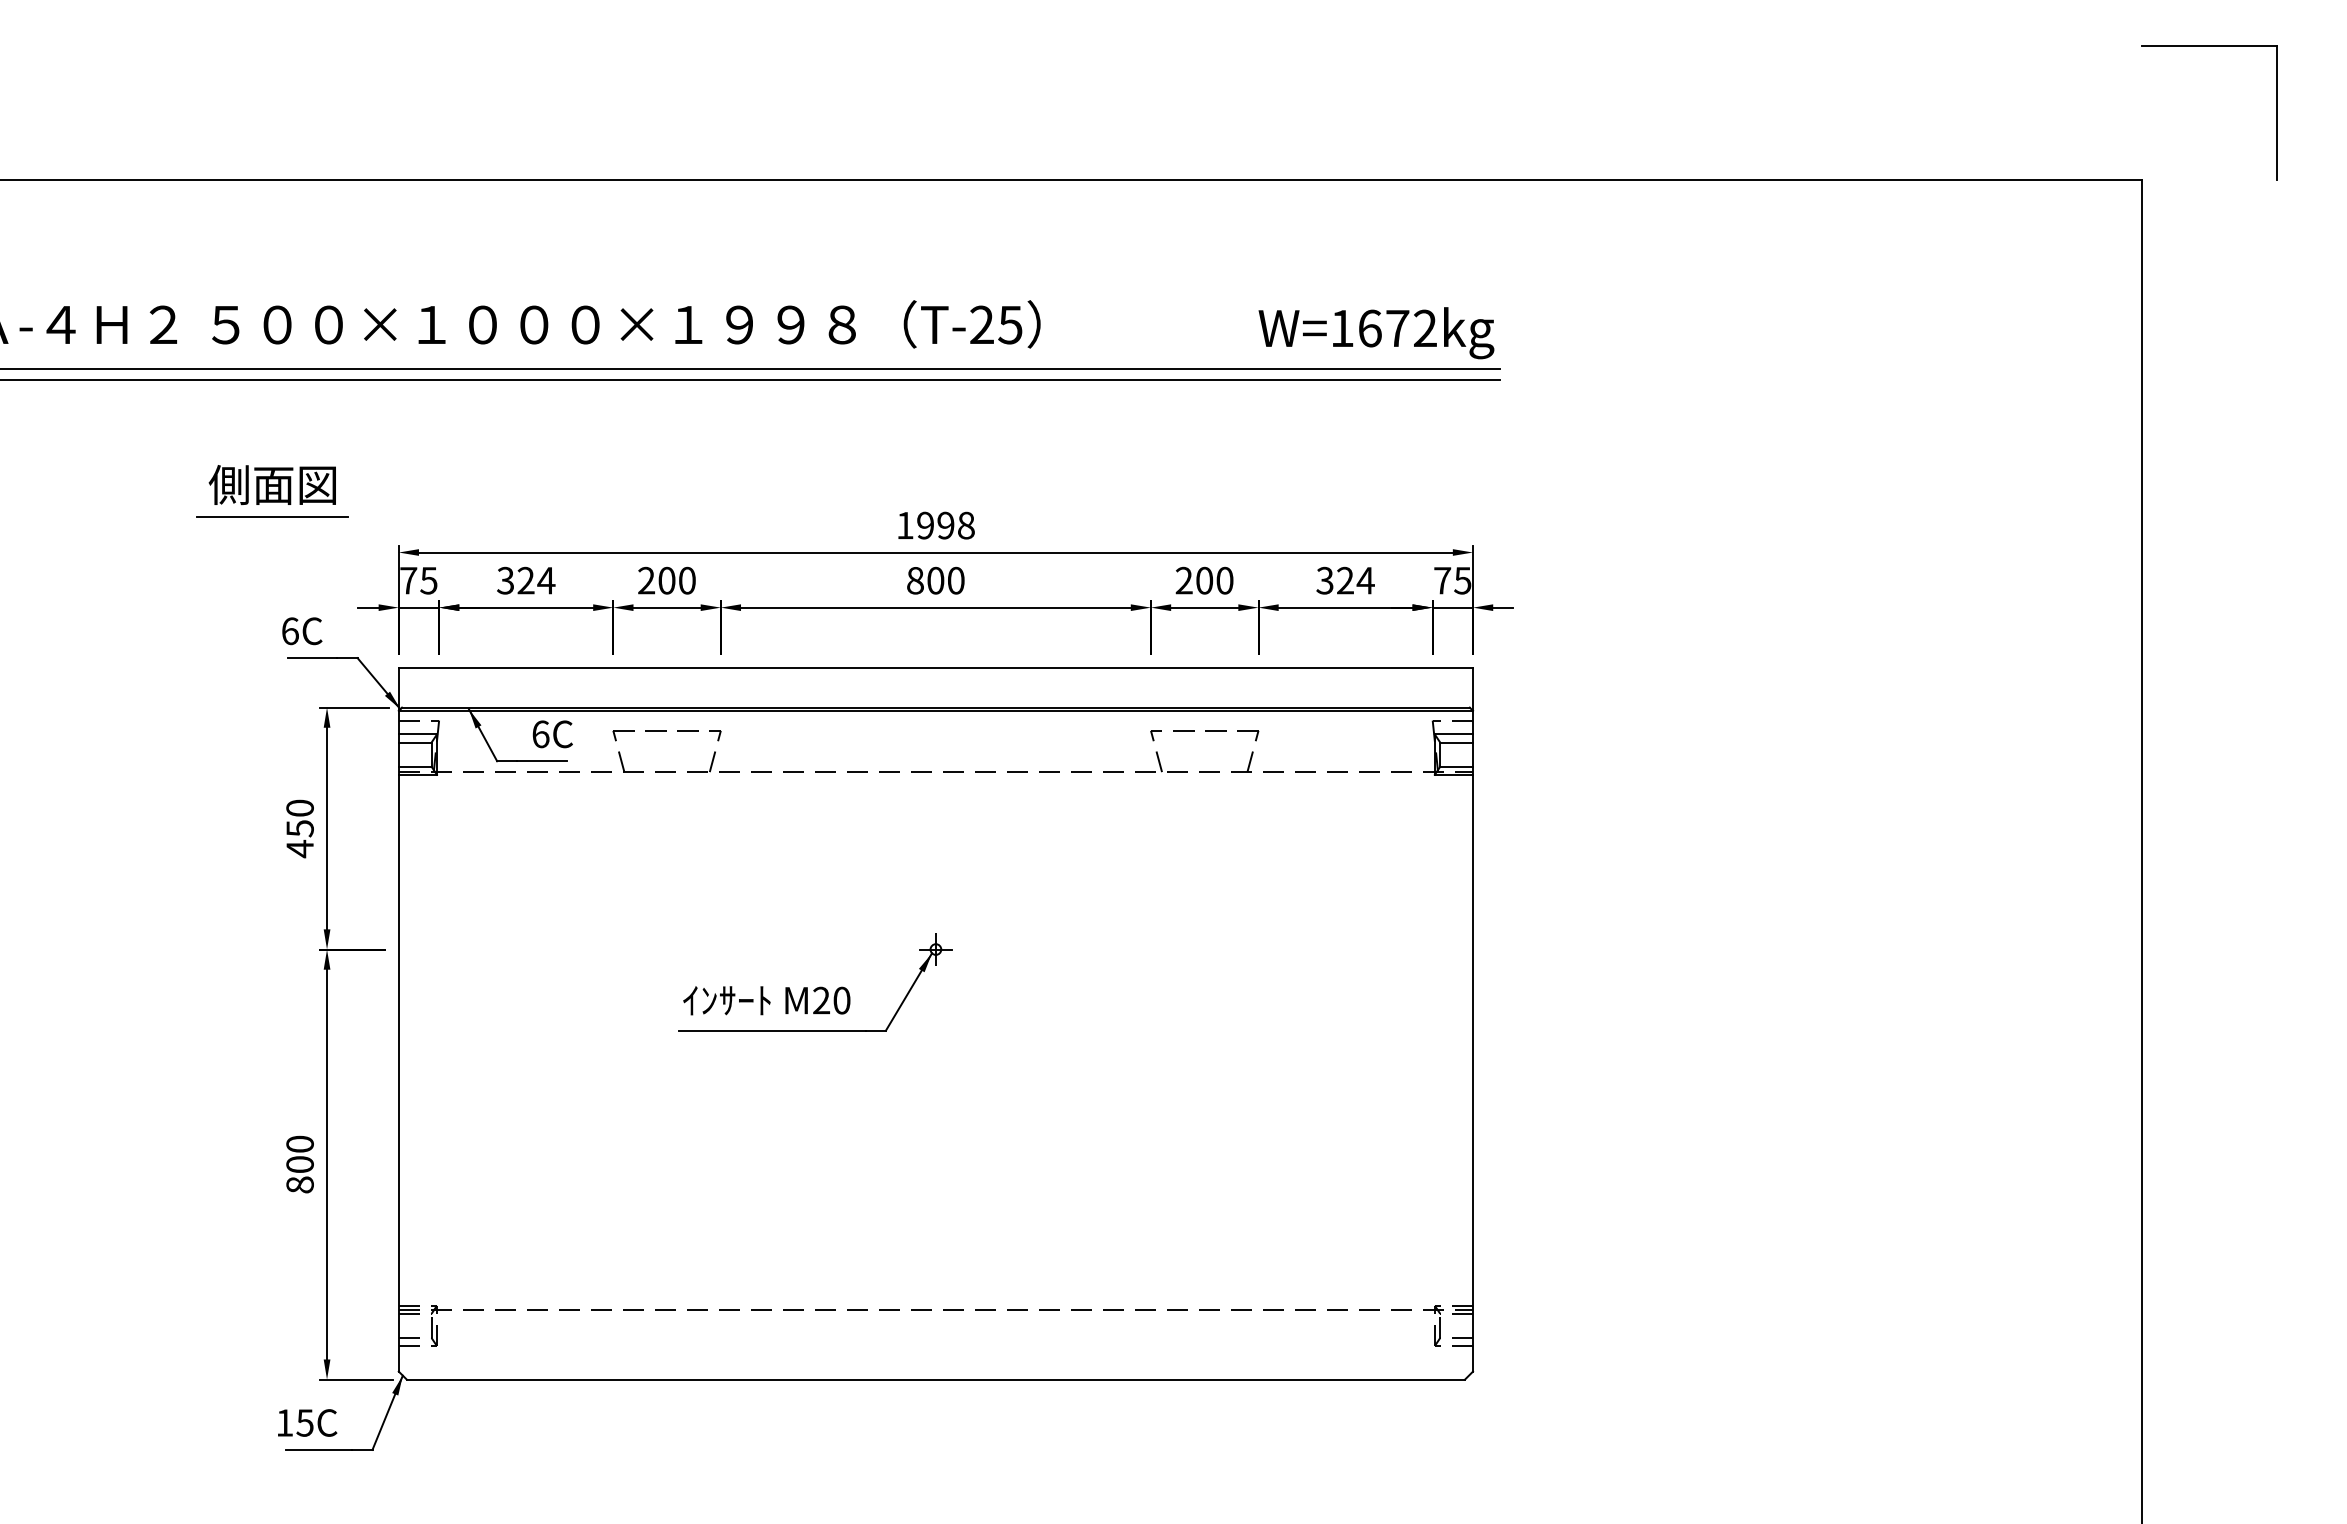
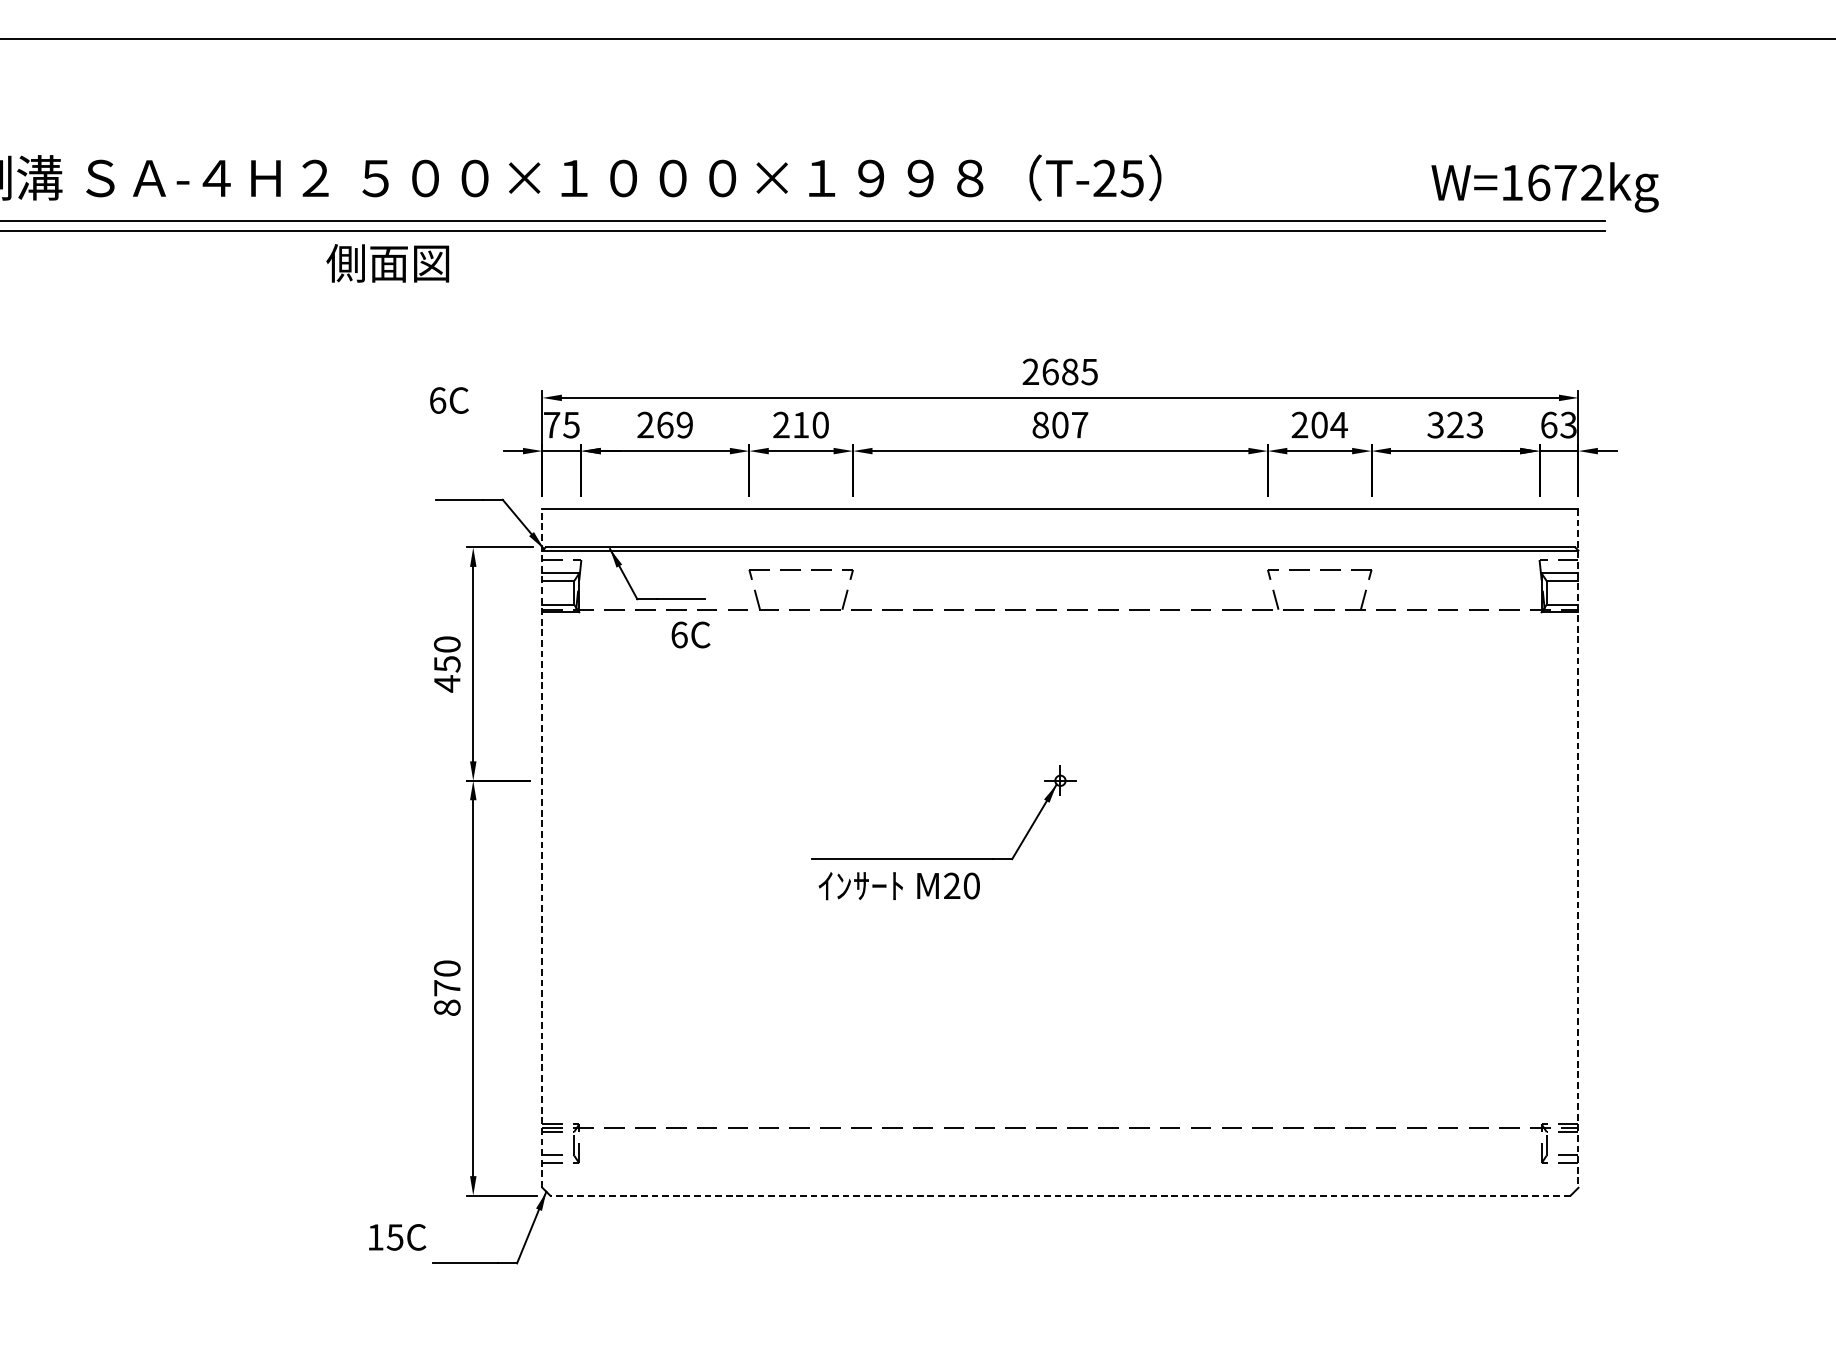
text: (1376, 333) -> (1545, 187), moved
text: (271, 484) -> (386, 262), moved
line: (272, 516) -> (420, 363), removed
text: (935, 525) -> (1060, 371), 1998 -> 2685
text: (526, 580) -> (665, 424), 324 -> 269
text: (666, 580) -> (800, 424), 200 -> 210
text: (955, 580) -> (1079, 424), 800 -> 807
text: (1224, 580) -> (1338, 424), 200 -> 204
text: (1365, 580) -> (1474, 424), 324 -> 323
text: (1452, 580) -> (1558, 424), 75 -> 63
text: (302, 631) -> (449, 400), moved
text: (552, 734) -> (690, 635), moved
text: (766, 1000) -> (899, 885), moved
line: (398, 1019) -> (542, 848), solid -> dashed
line: (1473, 1019) -> (1578, 848), solid -> dashed
text: (299, 1164) -> (446, 988), 800 -> 870
line: (935, 1379) -> (1060, 1195), solid -> dashed
text: (307, 1422) -> (397, 1236), moved

